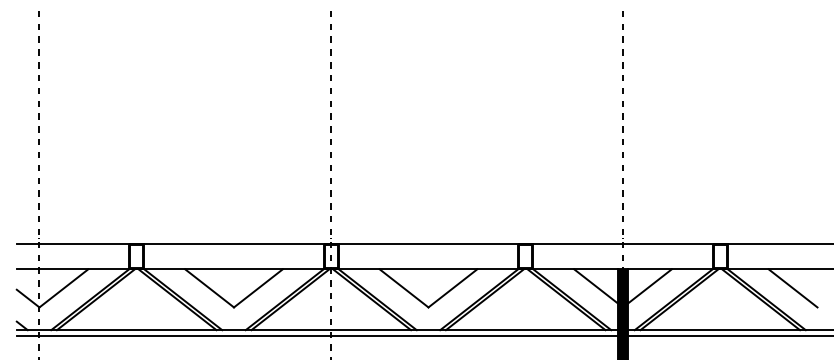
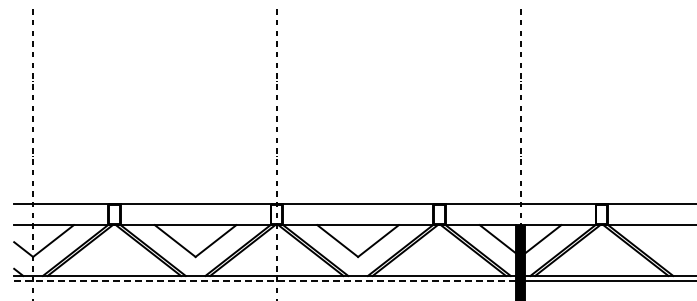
line: (792, 287) -> (662, 240), removed
line: (317, 336) -> (265, 281), solid -> dashed

